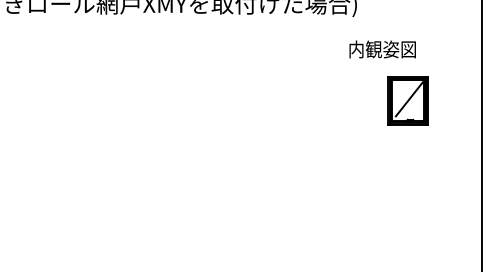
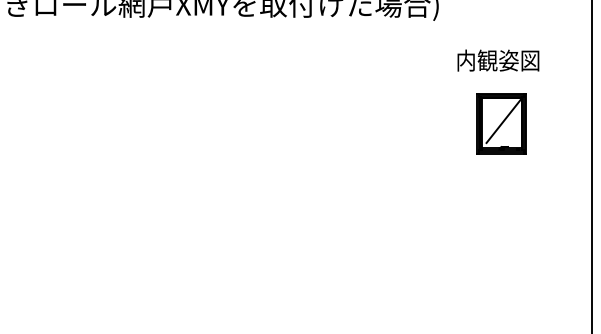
text: (382, 49) -> (498, 60), moved

